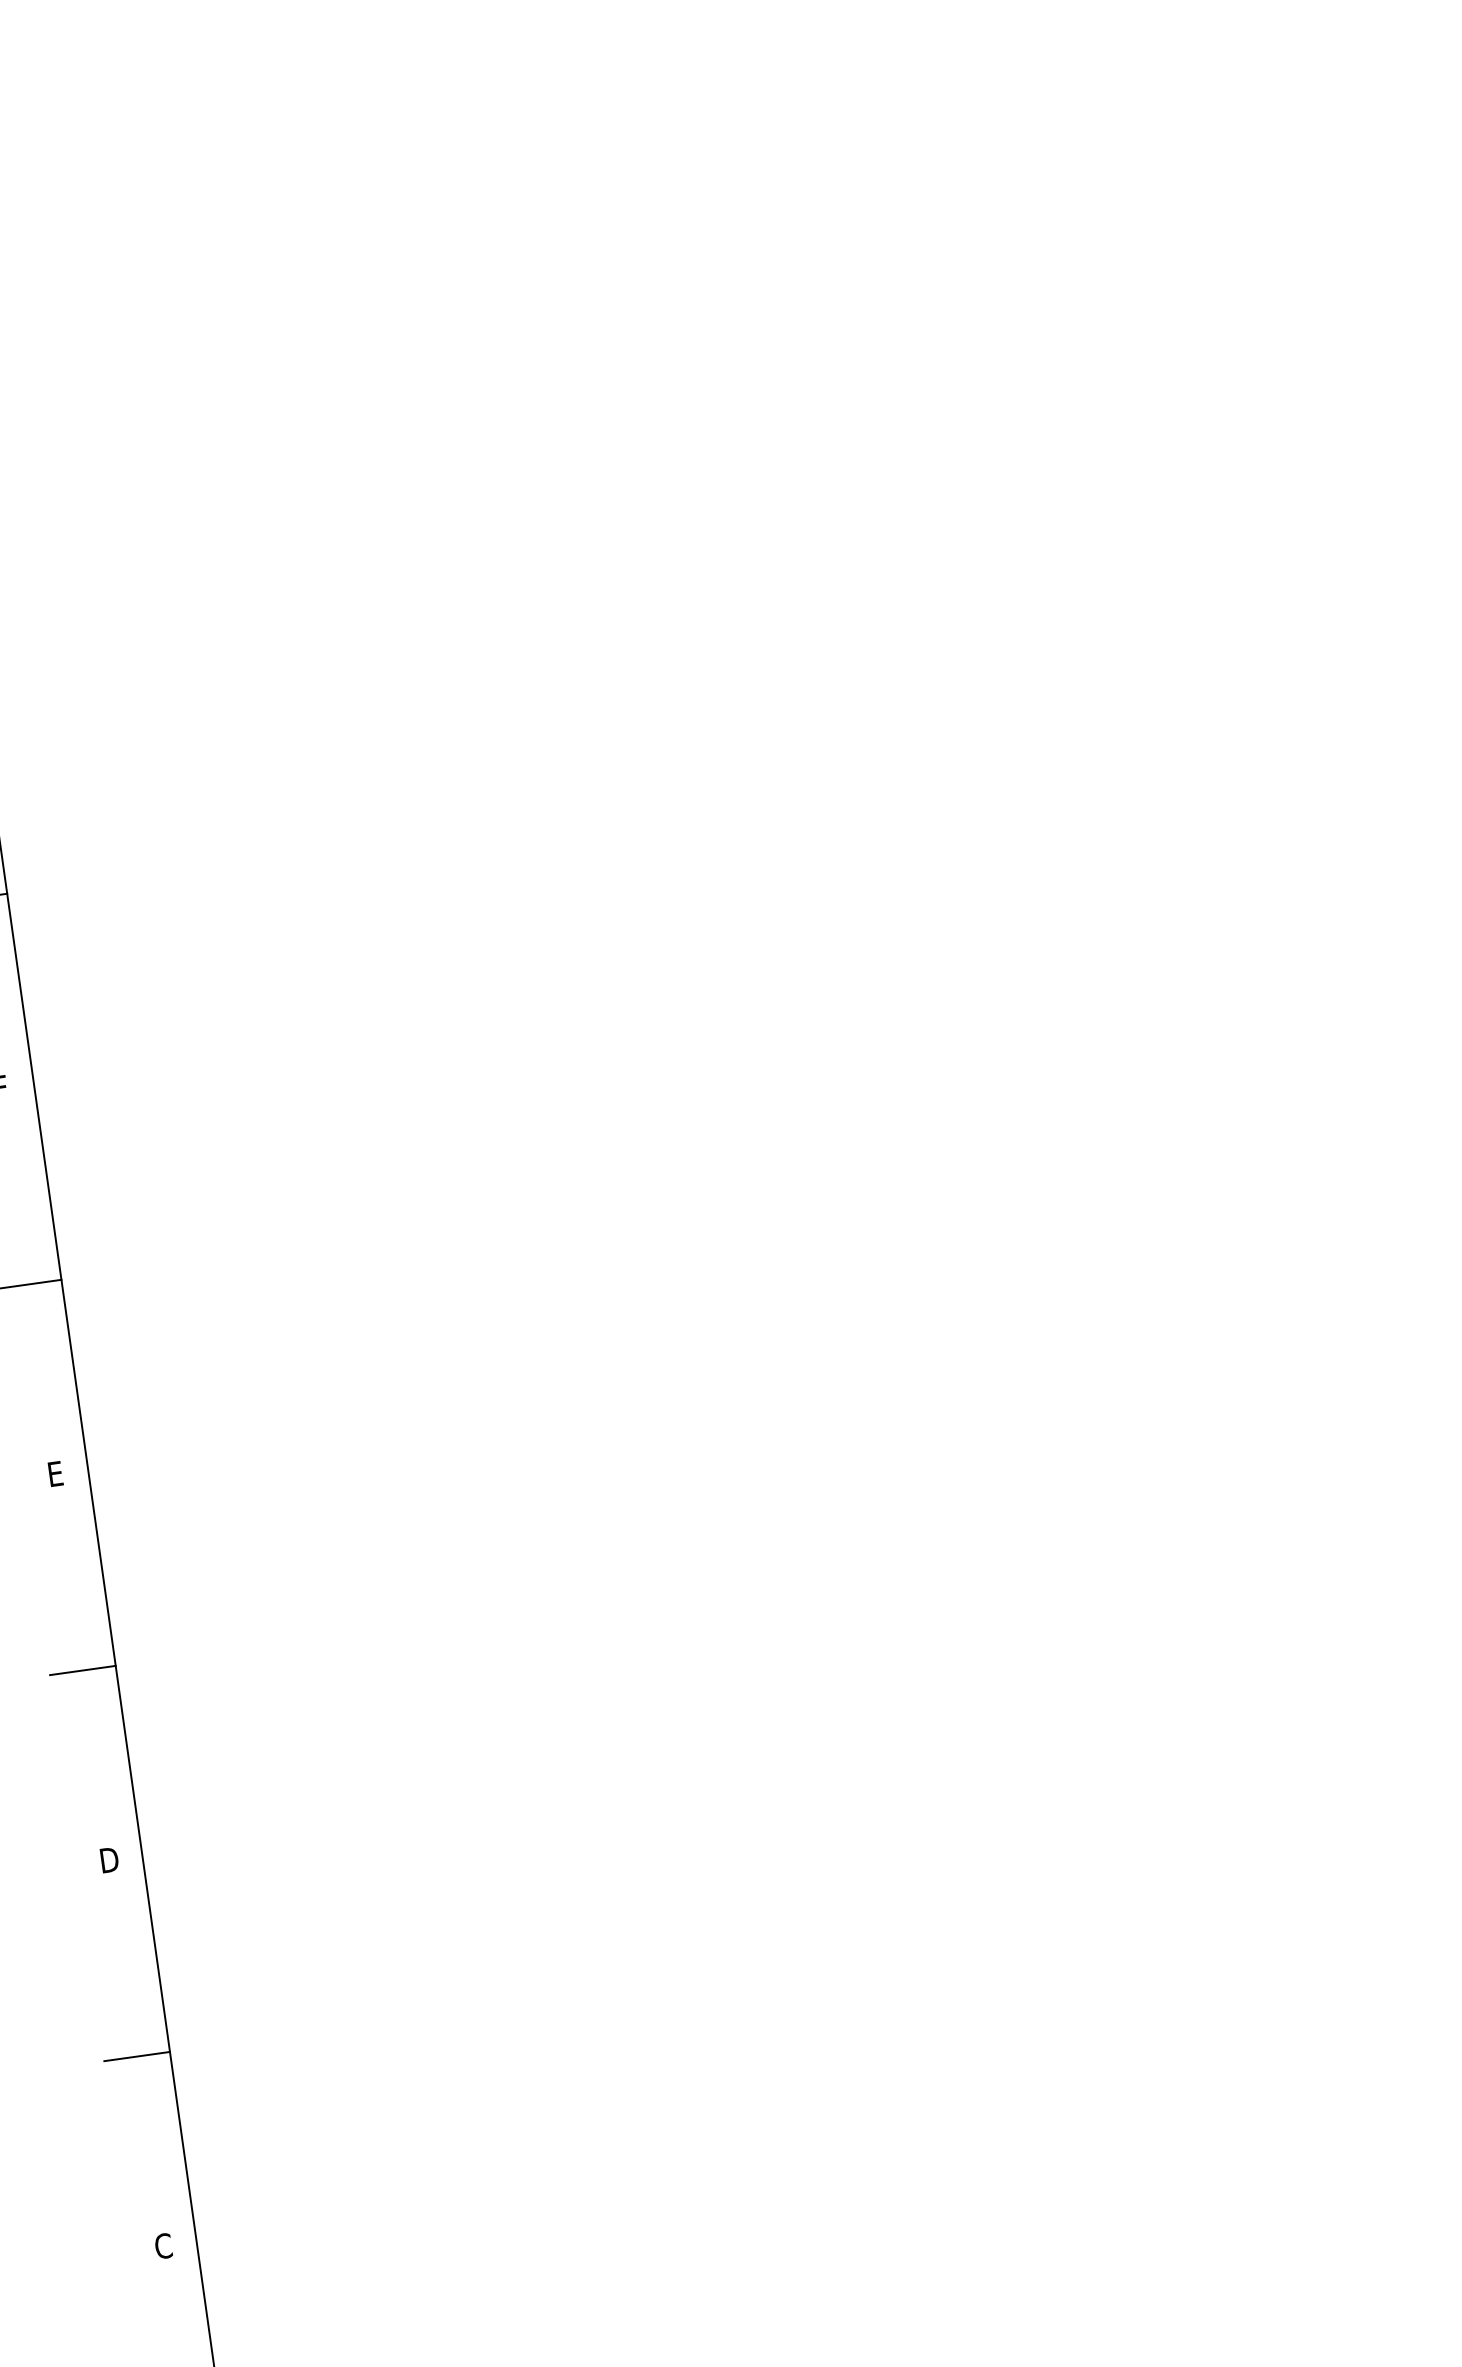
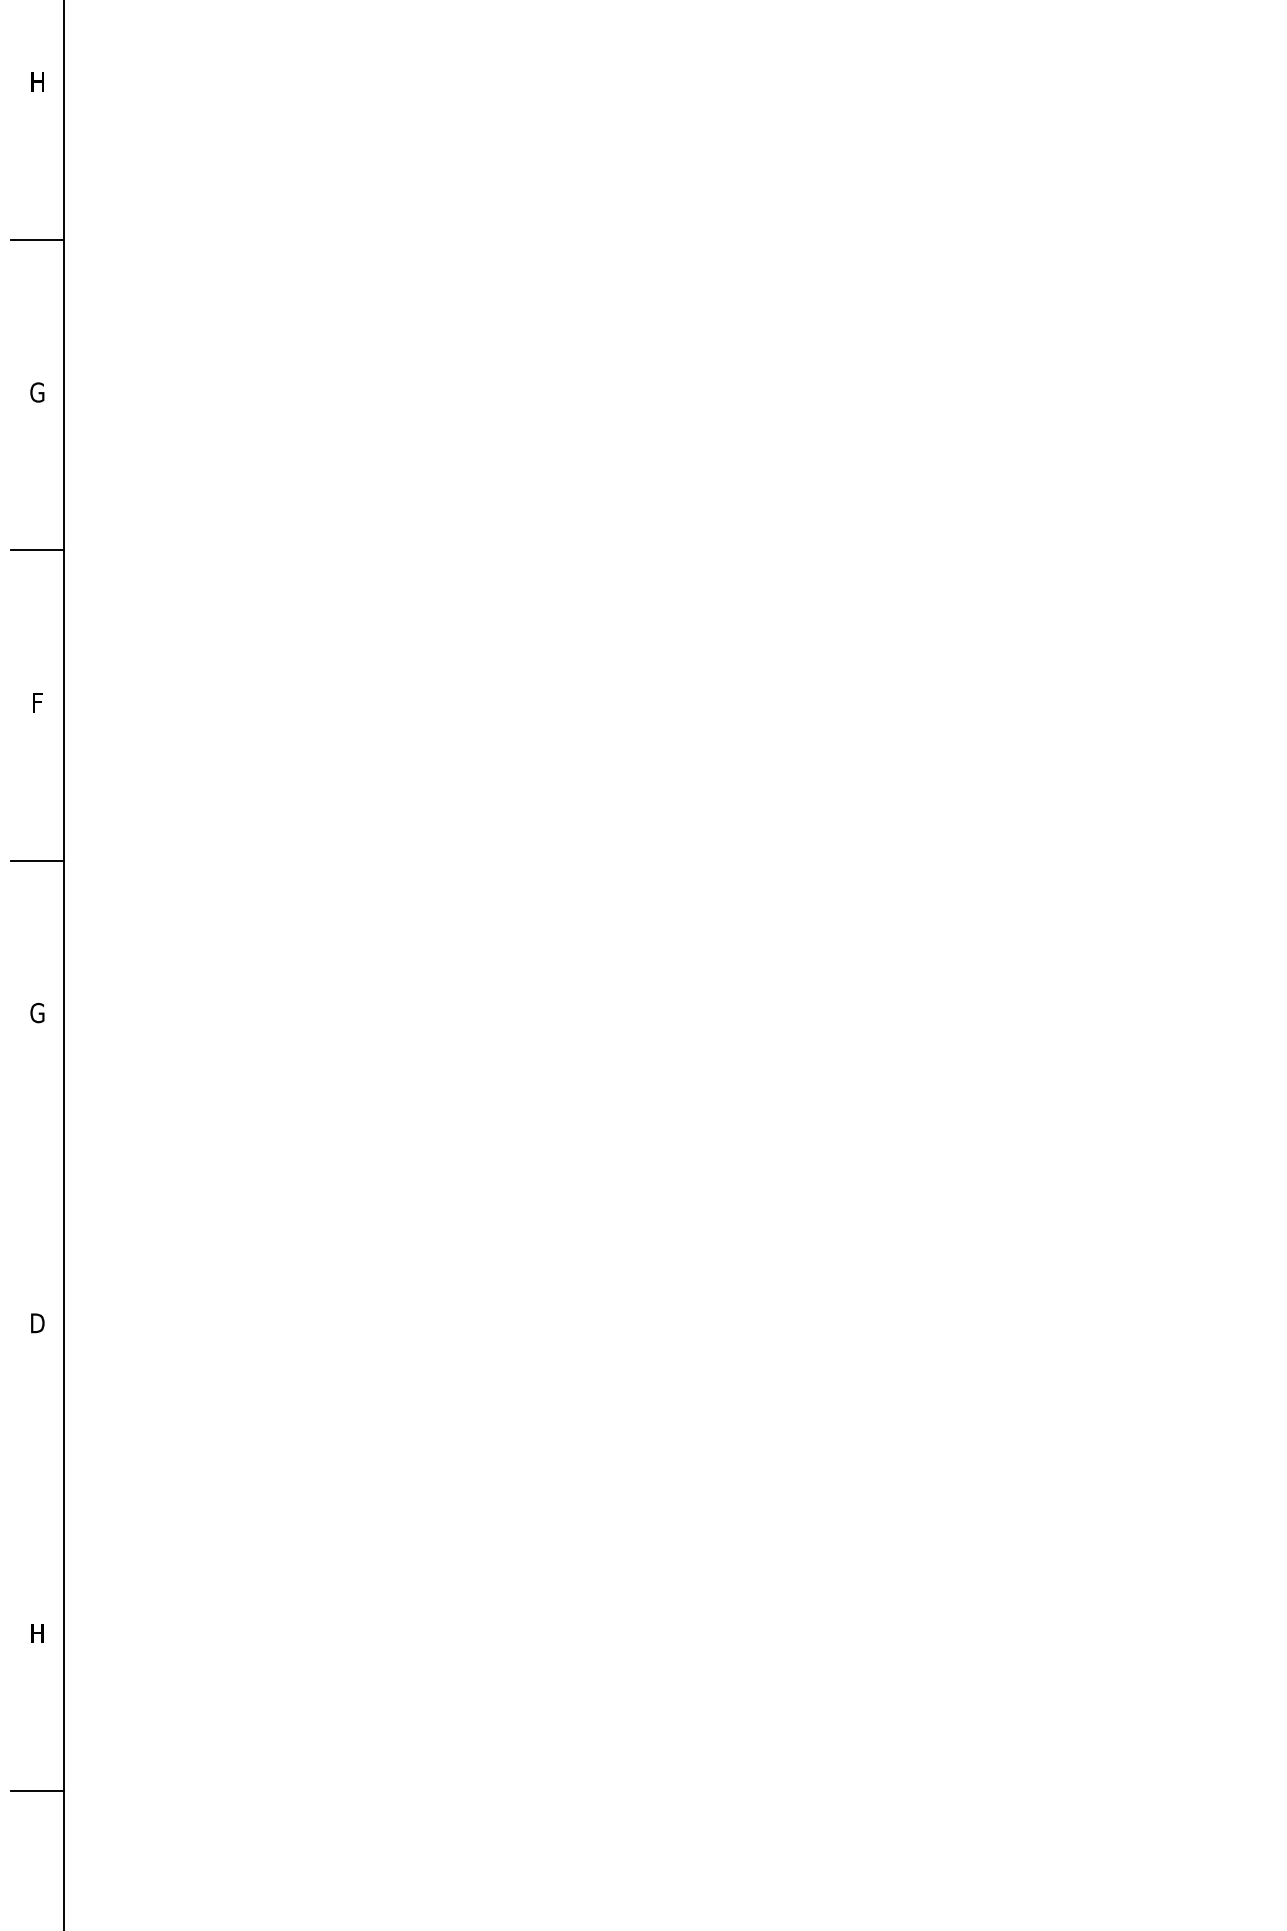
text: (54, 1473) -> (37, 1012), E -> G
line: (82, 1669) -> (37, 1170), removed
line: (136, 2056) -> (37, 1481), removed
text: (163, 2246) -> (37, 1633), C -> H

